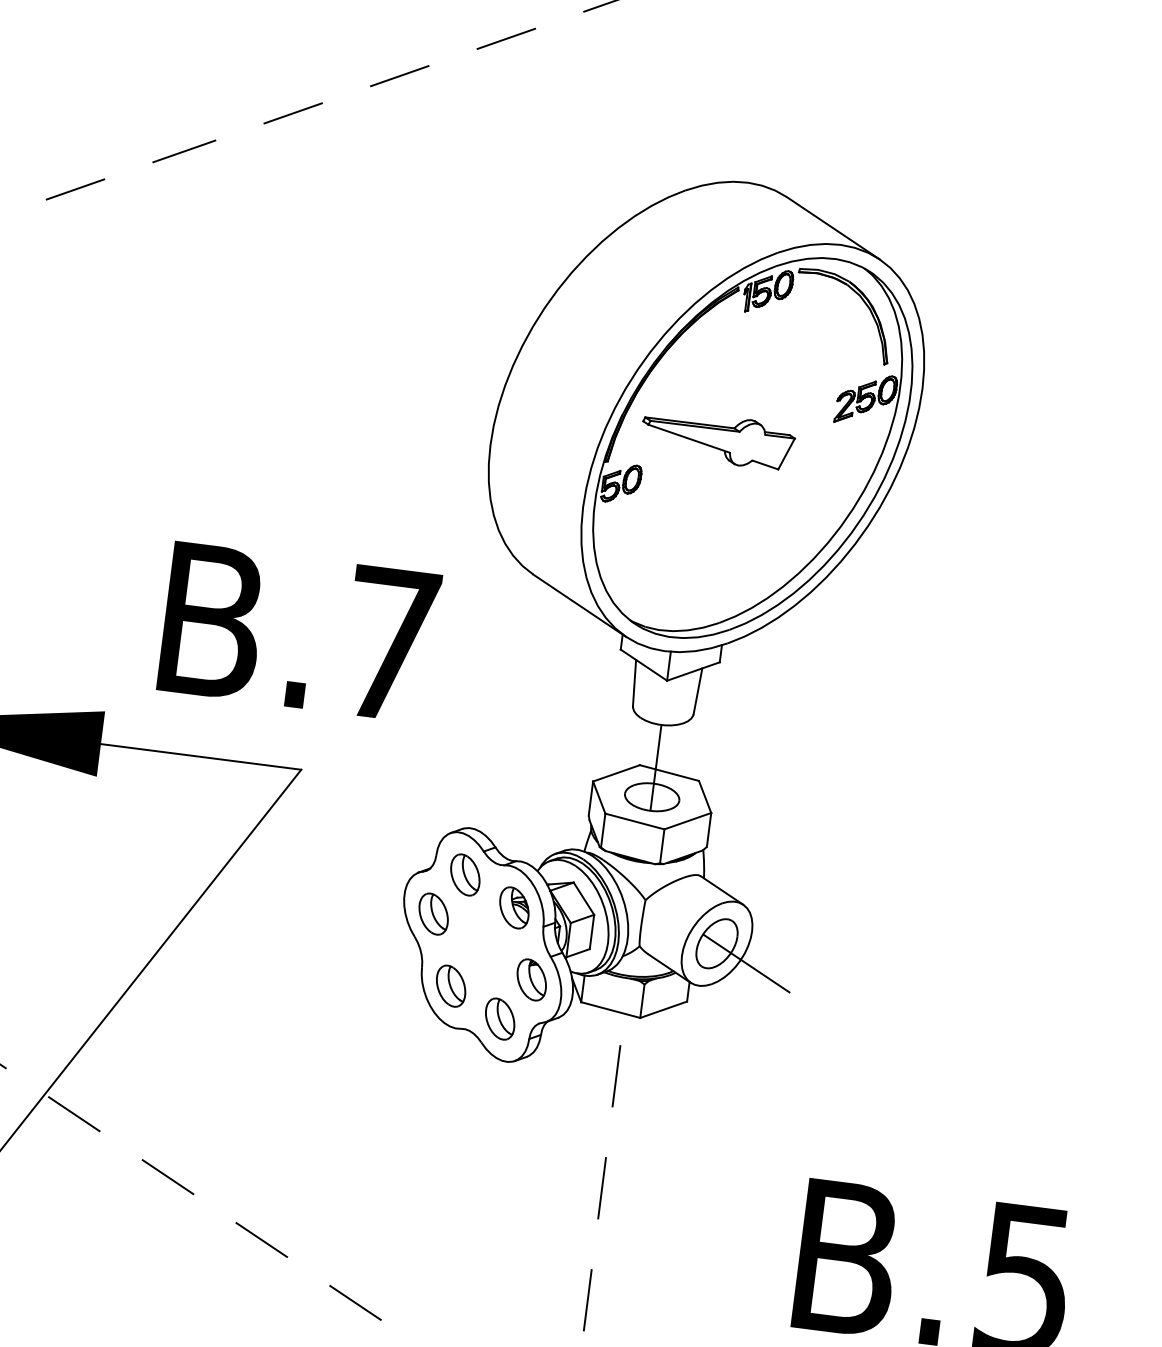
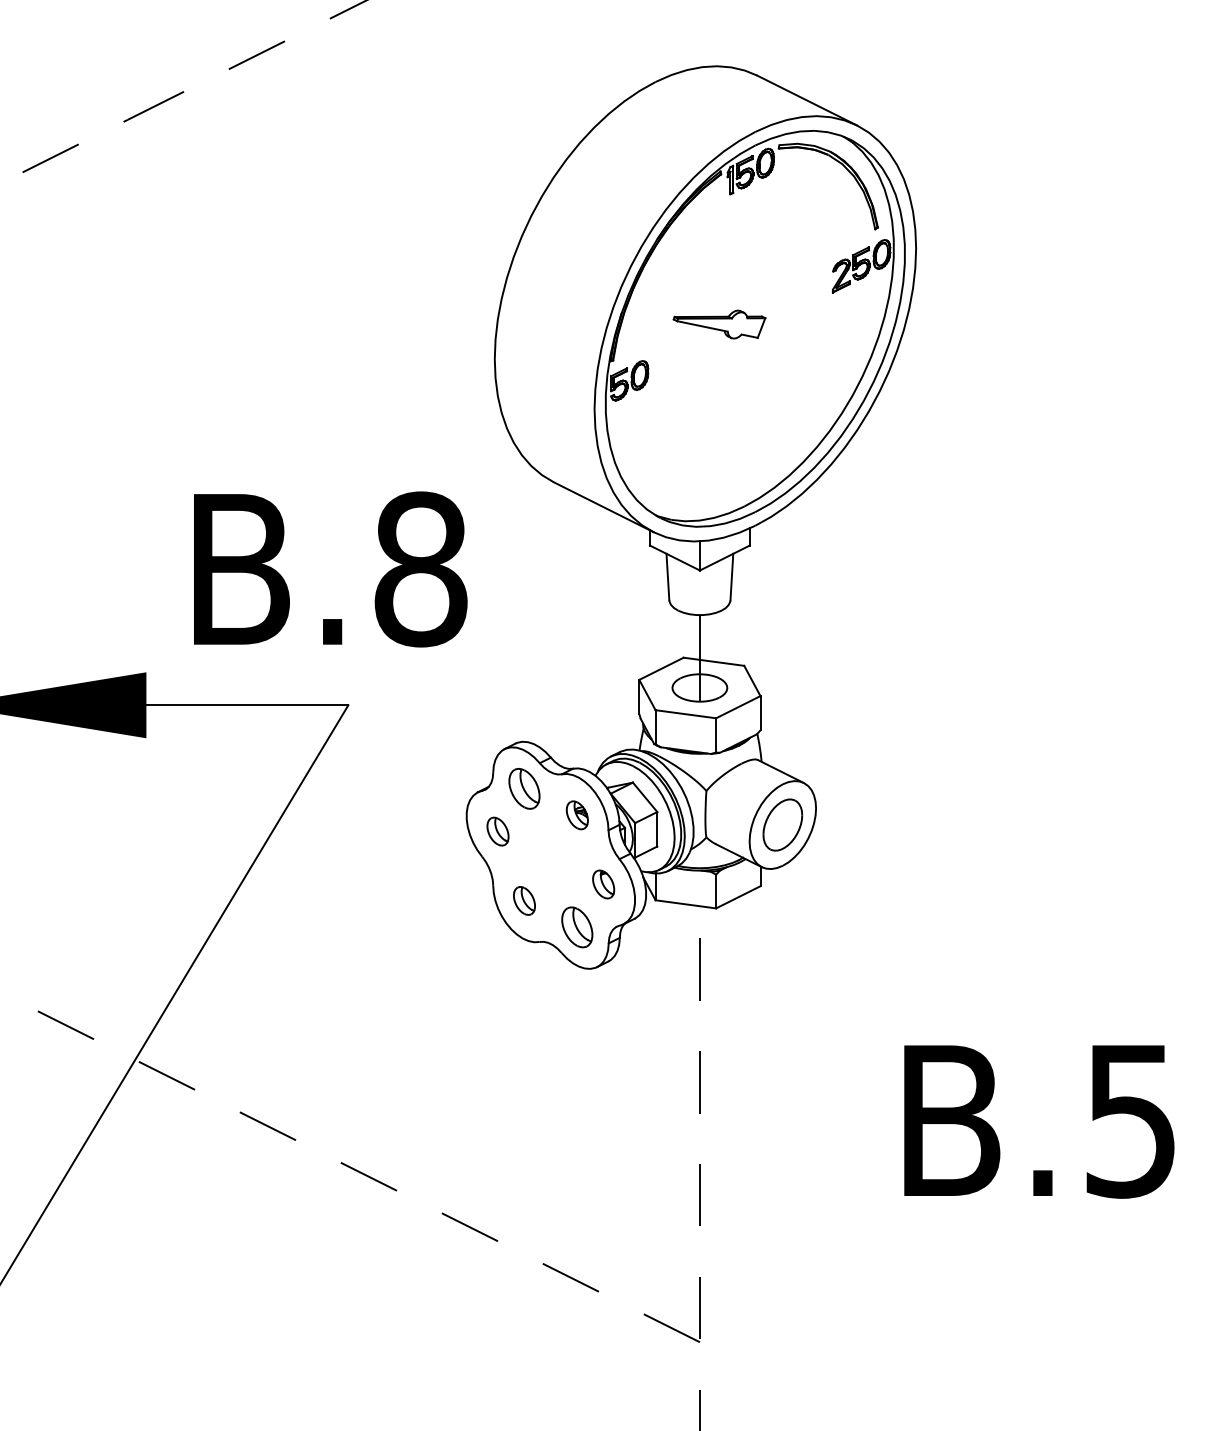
part: (717, 439) -> (719, 324), size x0.6
text: (390, 644) -> (420, 569), B.7 -> B.8
part: (514, 908) -> (577, 815), size x0.7
part: (433, 913) -> (497, 831), size x0.7
line: (746, 963) -> (814, 840), removed
part: (531, 979) -> (603, 884), size x0.7
part: (451, 985) -> (524, 900), size x0.7

